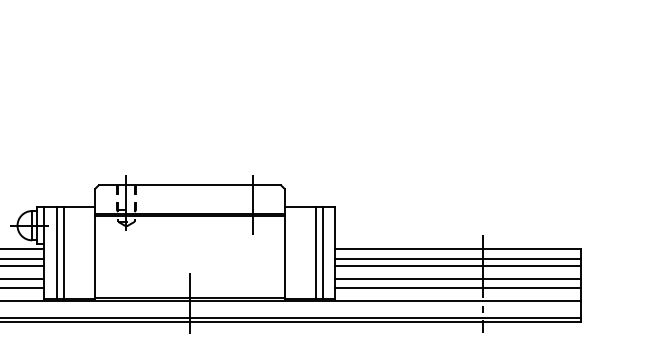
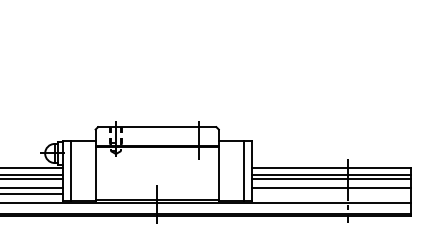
line: (64, 253) -> (75, 171), removed
line: (316, 253) -> (239, 171), removed
line: (457, 288) -> (331, 194), removed

